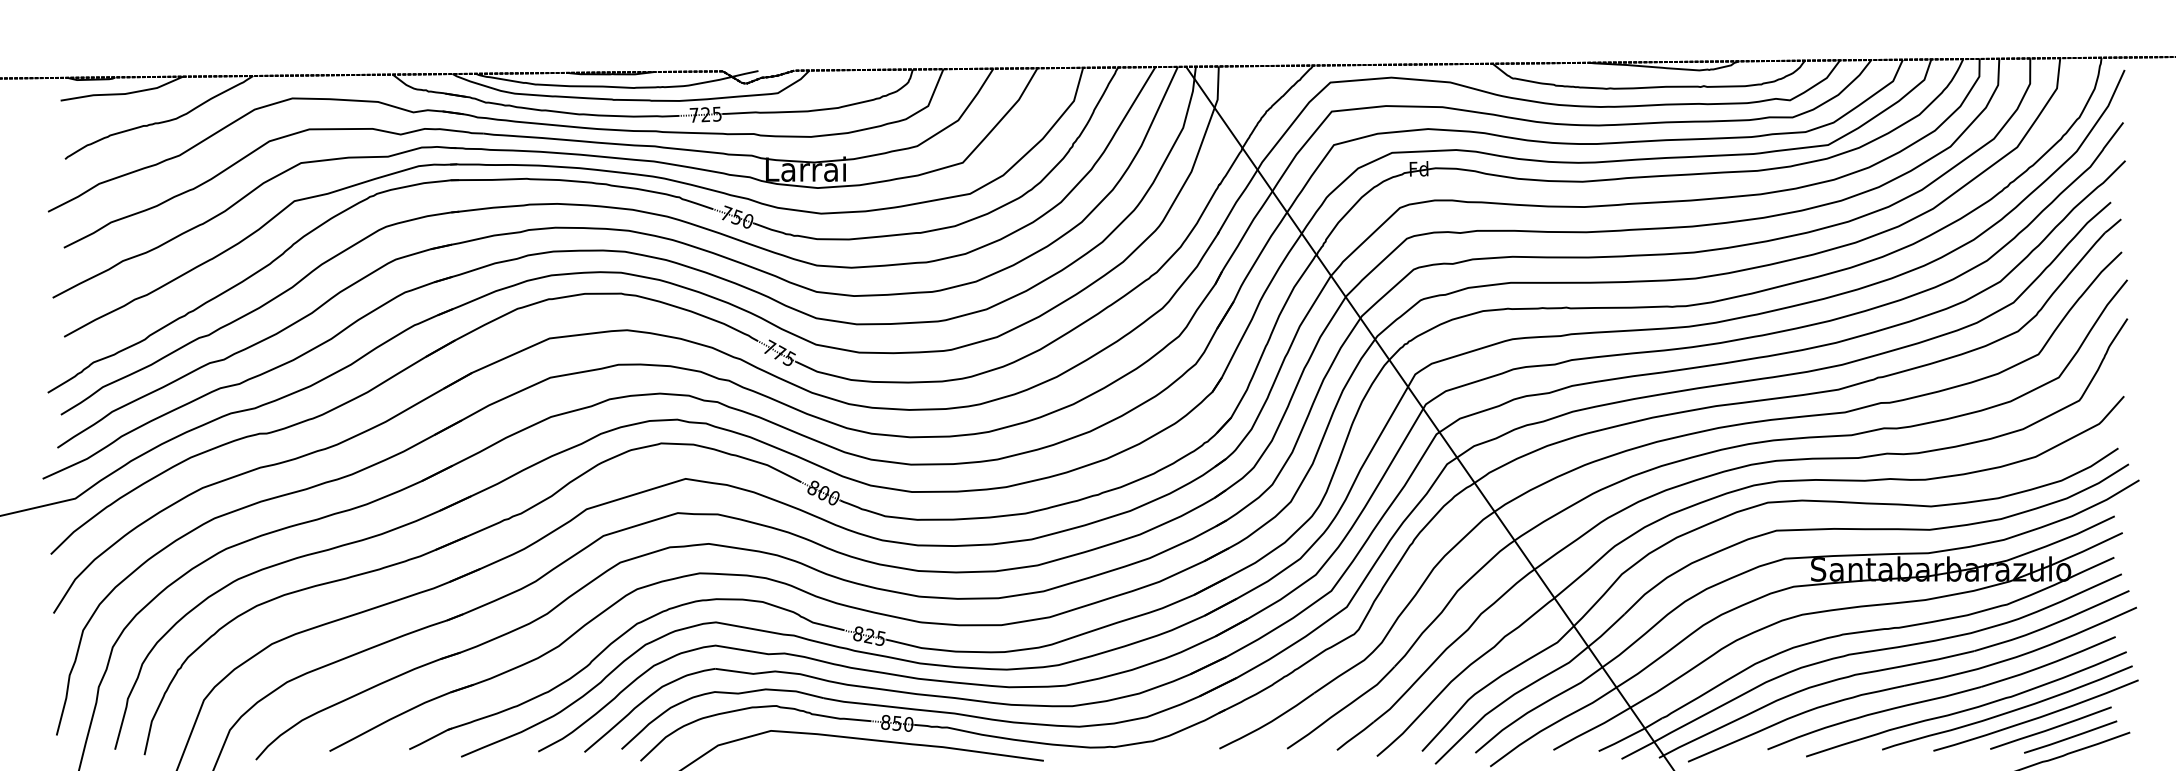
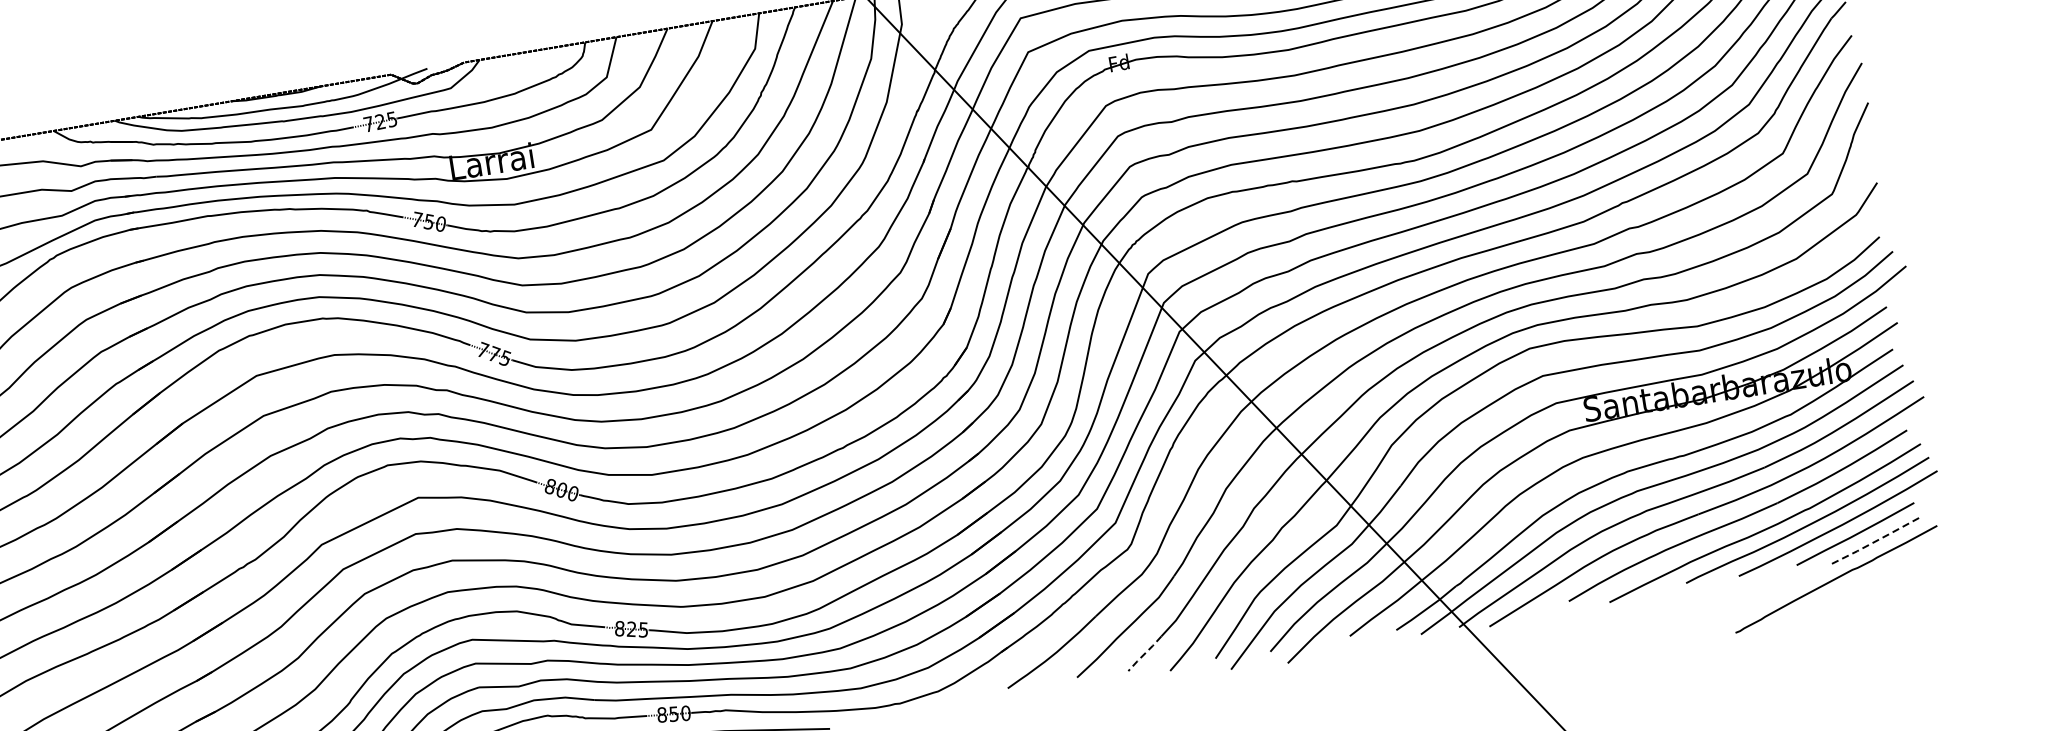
line: (1355, 736) -> (1145, 654), solid -> dashed
line: (2070, 737) -> (1876, 540), solid -> dashed

